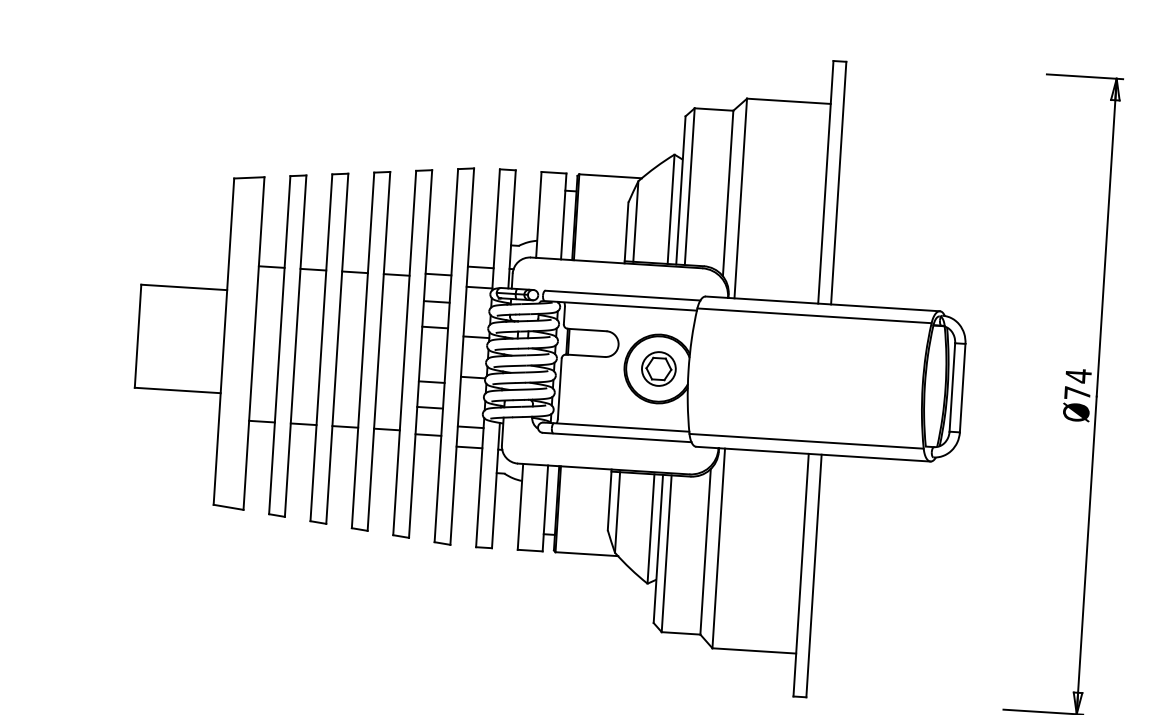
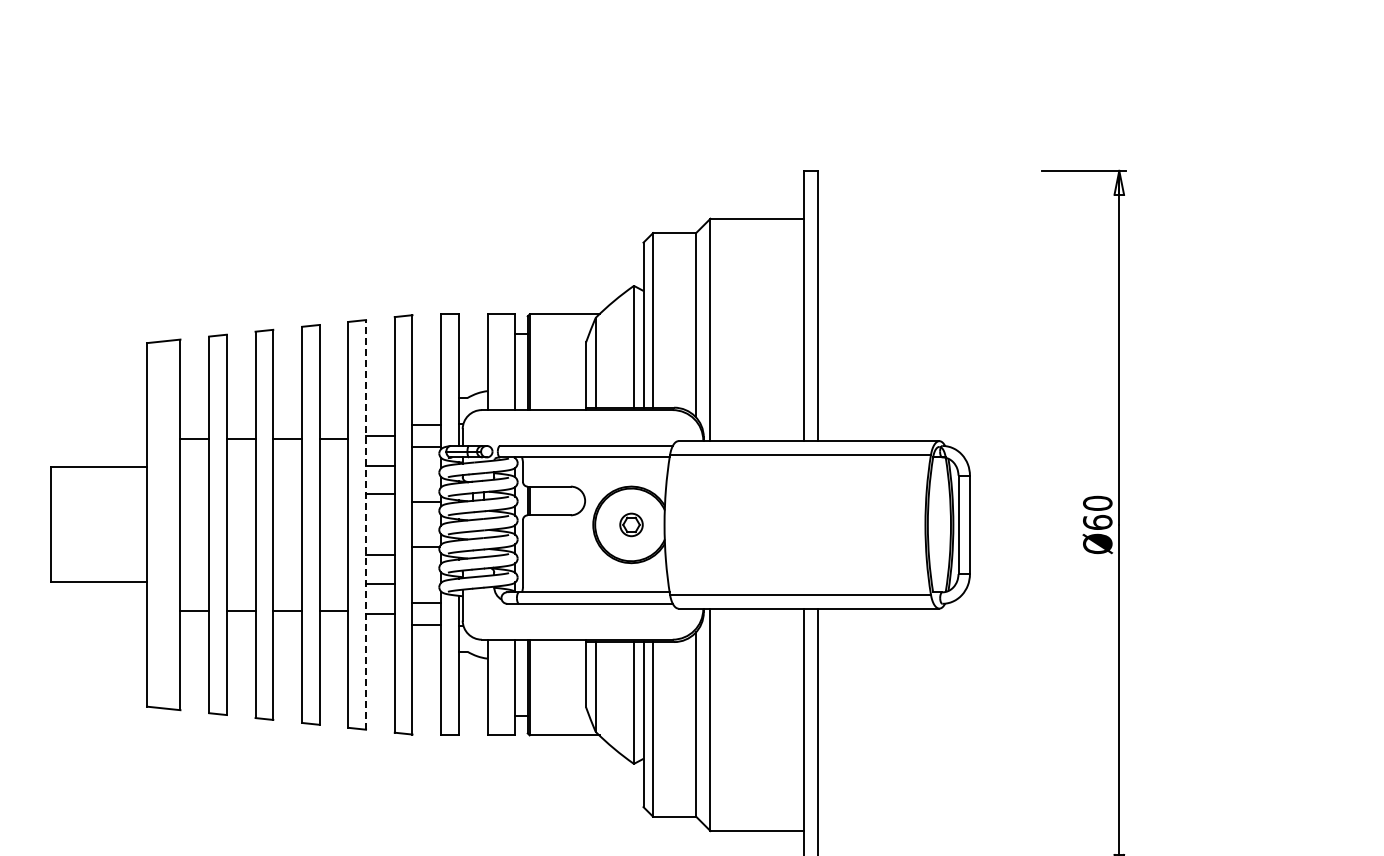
line: (421, 353) -> (366, 524), solid -> dashed
part: (658, 368) -> (631, 524), size x0.6
text: (1077, 384) -> (1097, 512), Ø74 -> Ø60

